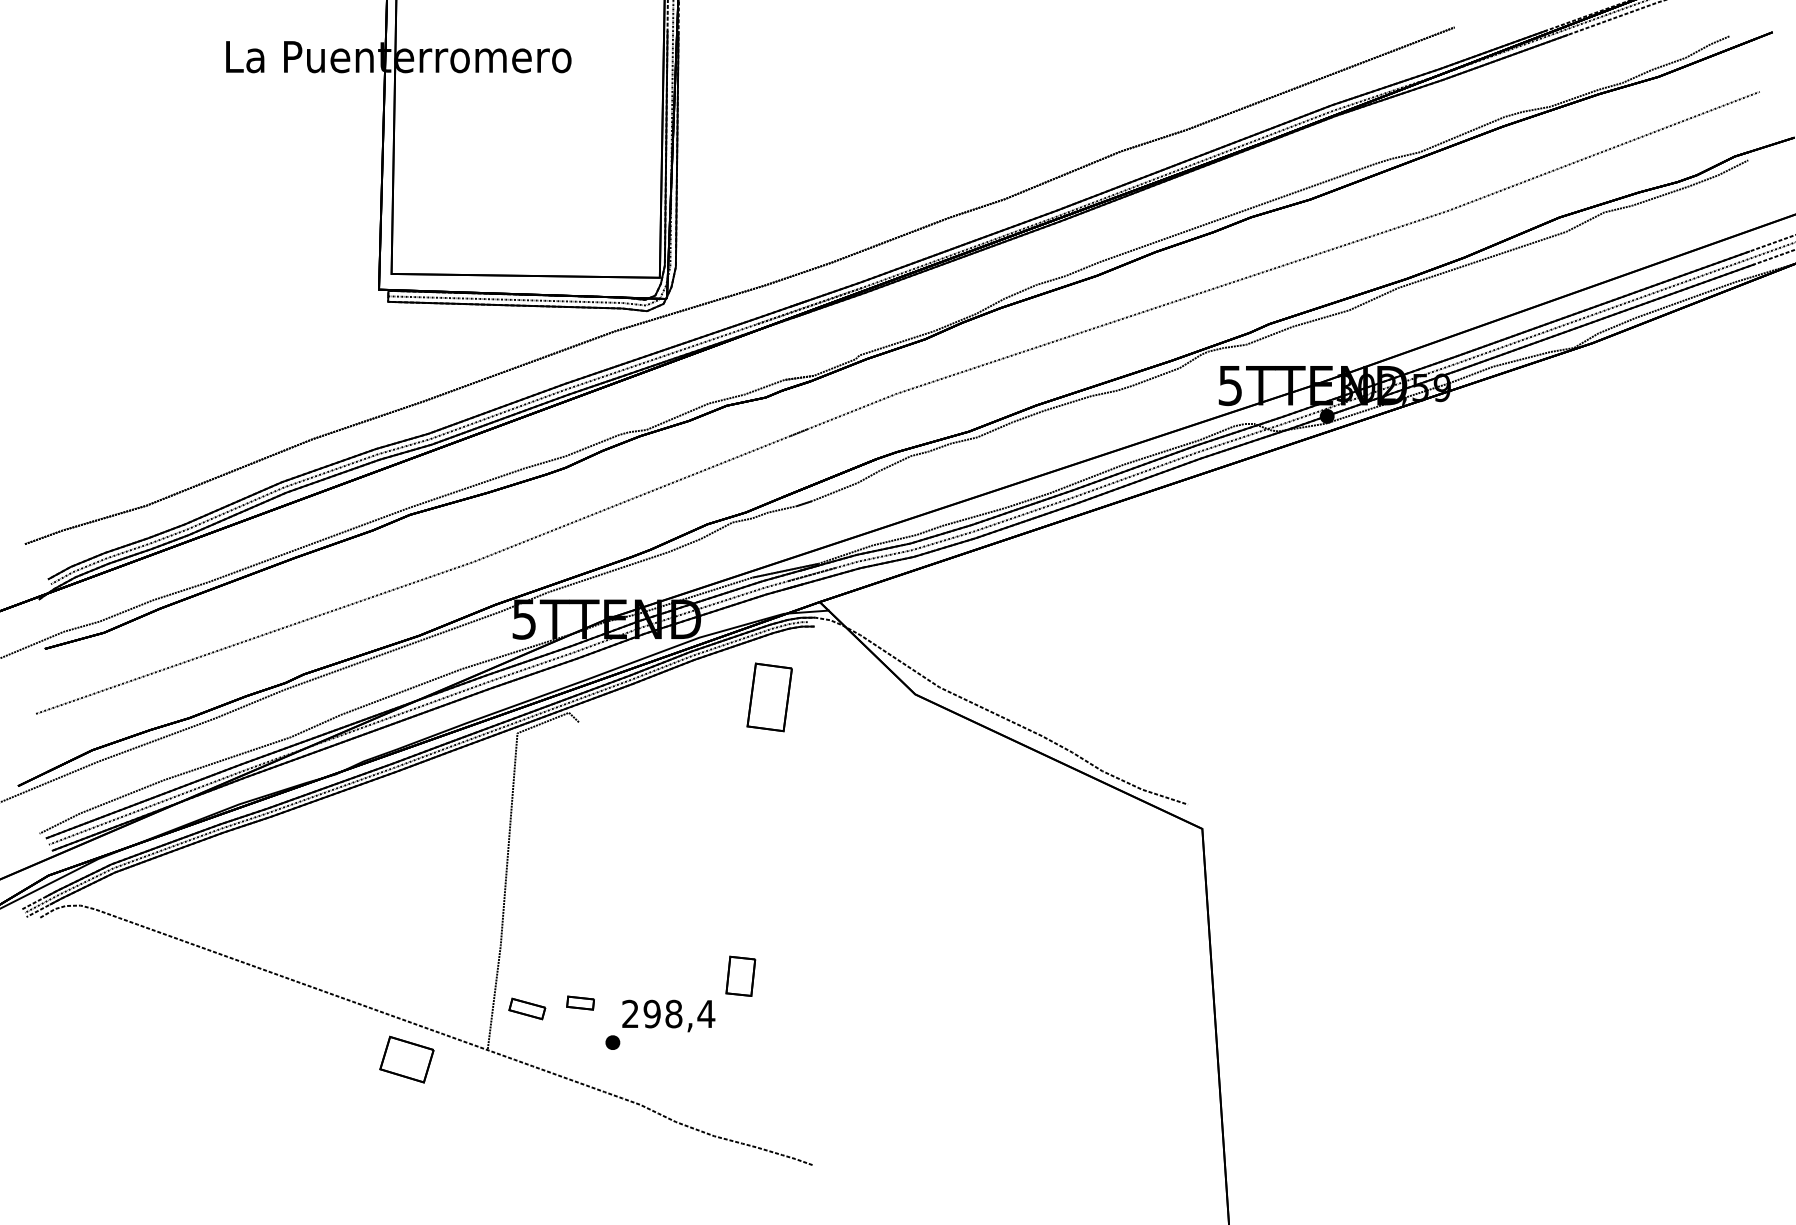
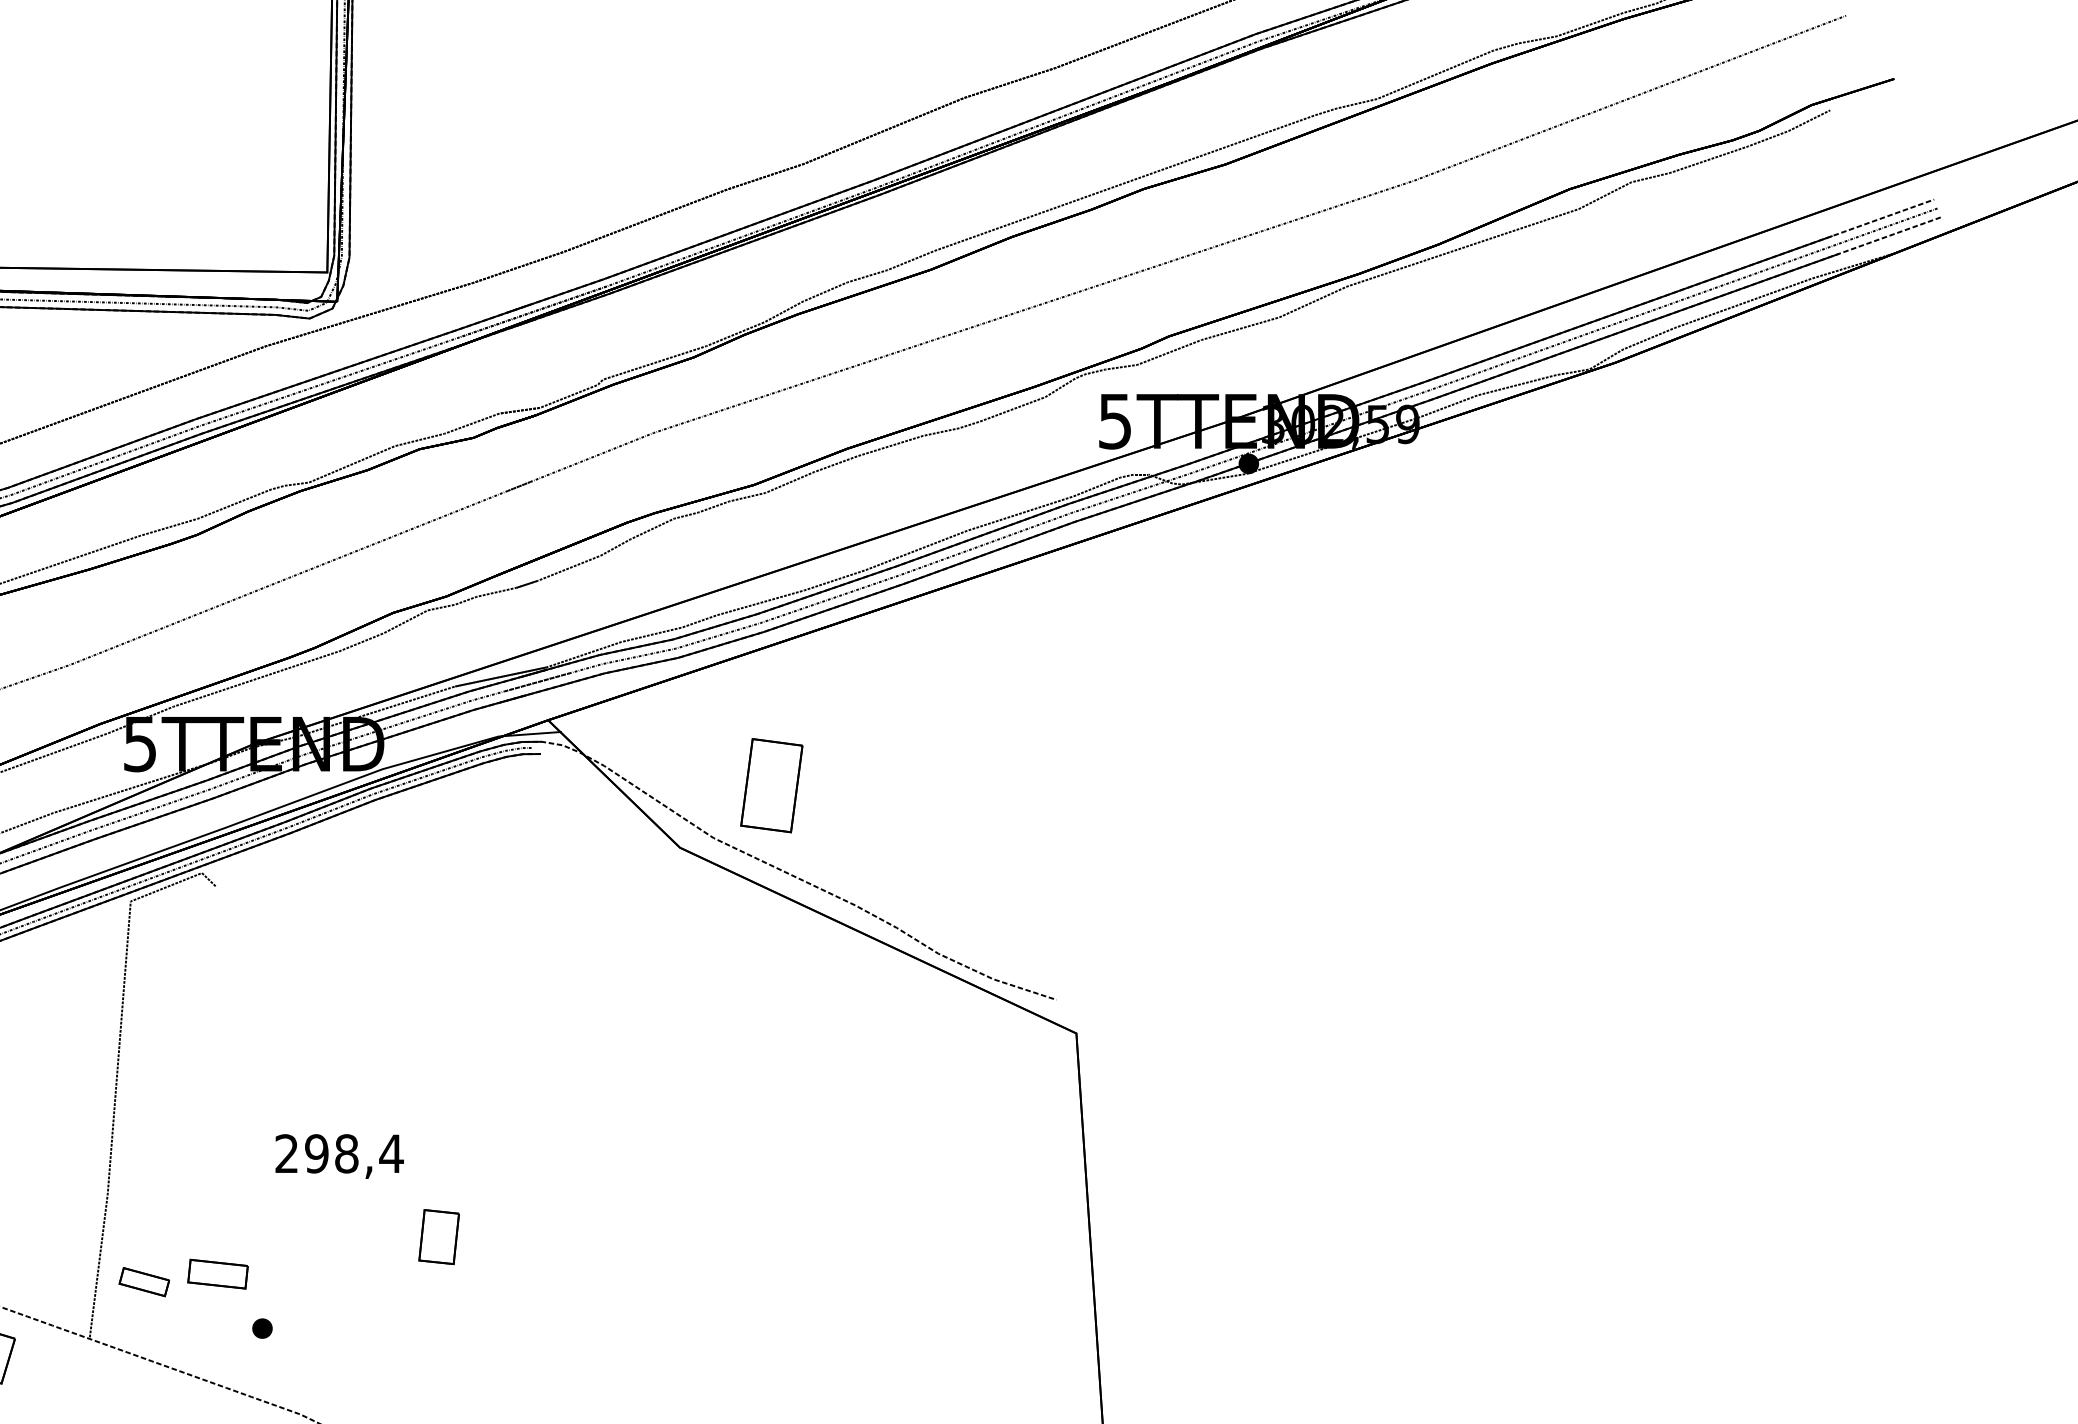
part: (769, 697) -> (771, 785), moved
part: (580, 1002) -> (217, 1273), size x1.6
text: (668, 1015) -> (339, 1155), moved

